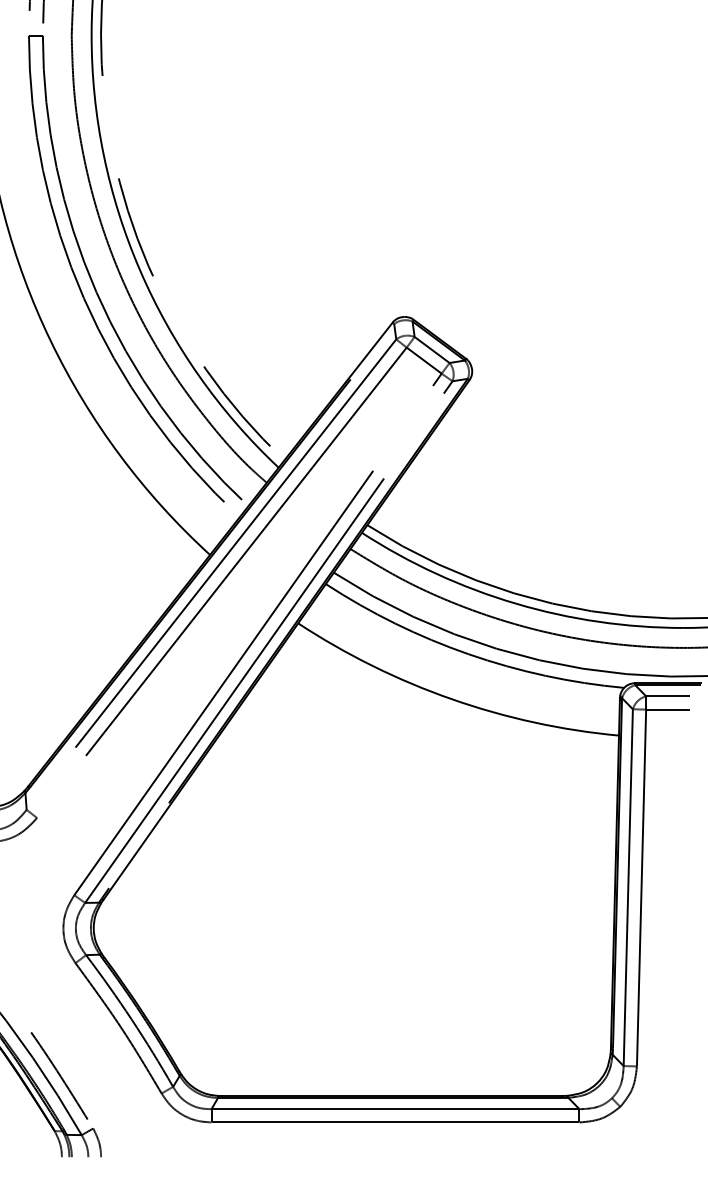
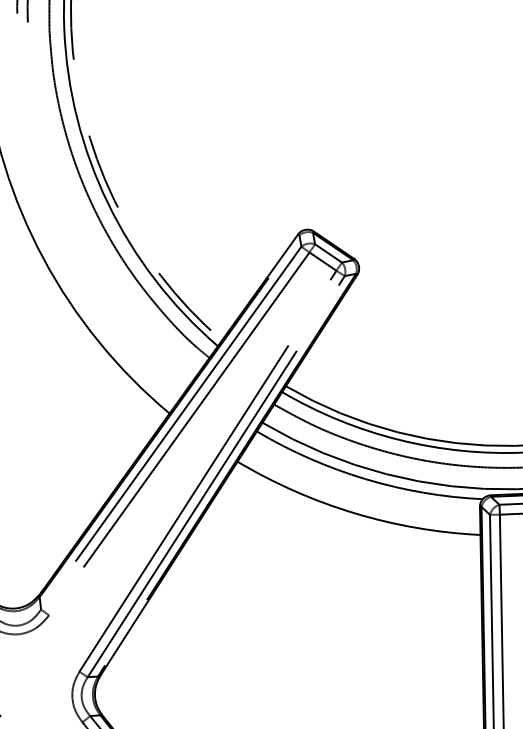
part: (95, 286) -> (75, 217), removed

